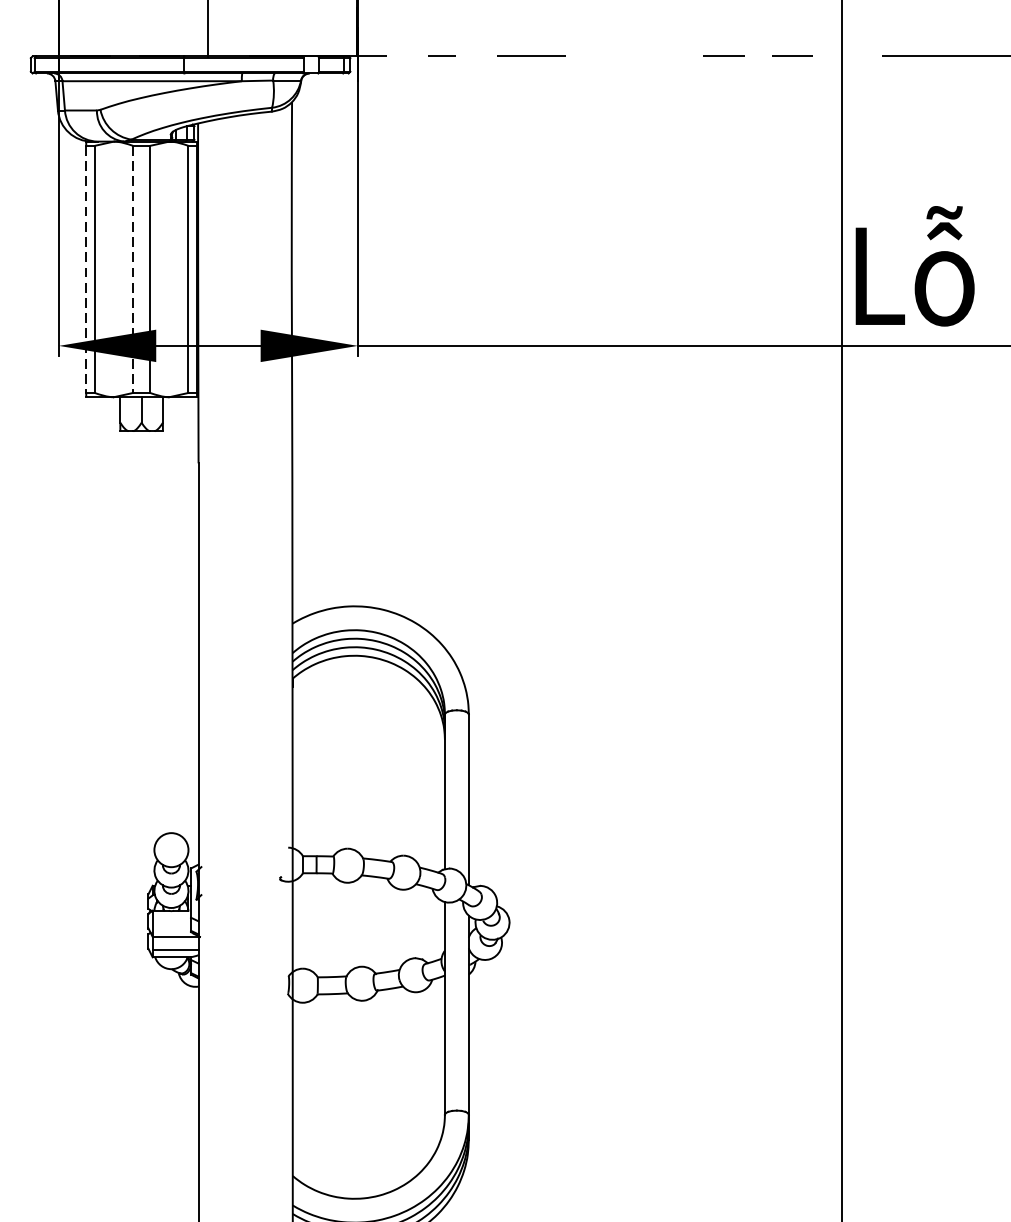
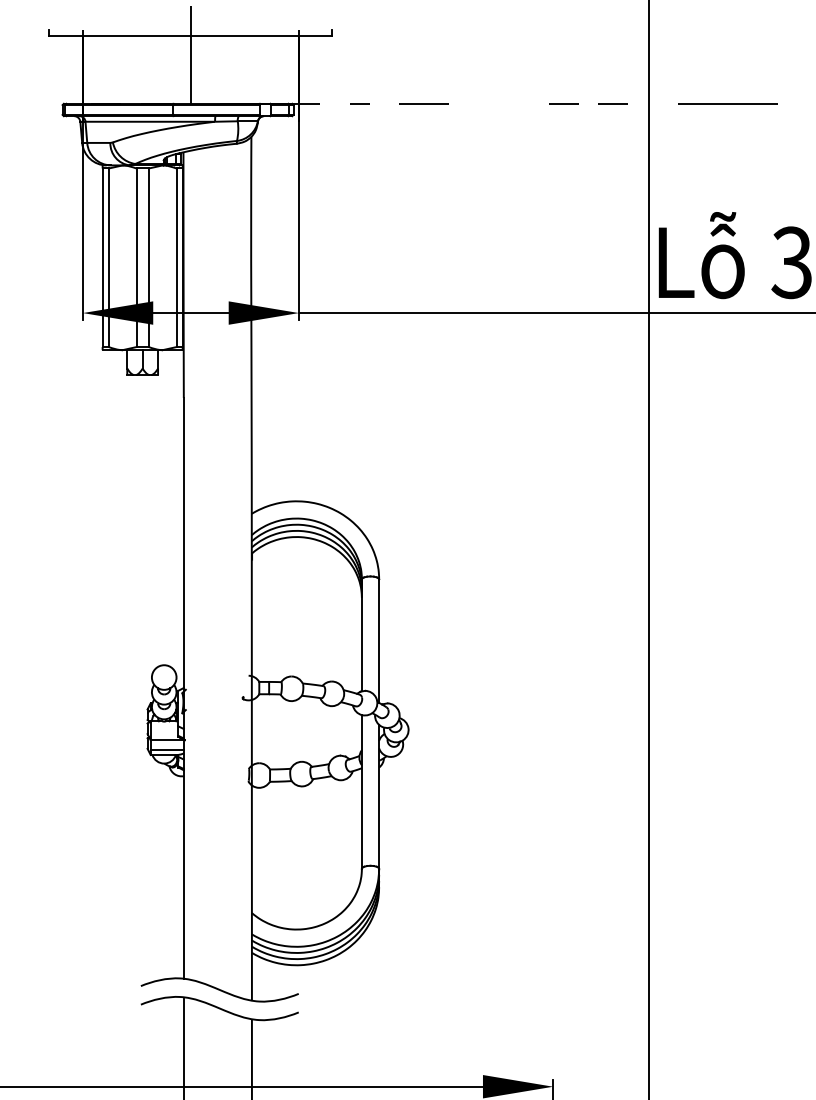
line: (86, 270) -> (102, 258), dashed -> solid
line: (133, 270) -> (136, 258), dashed -> solid

